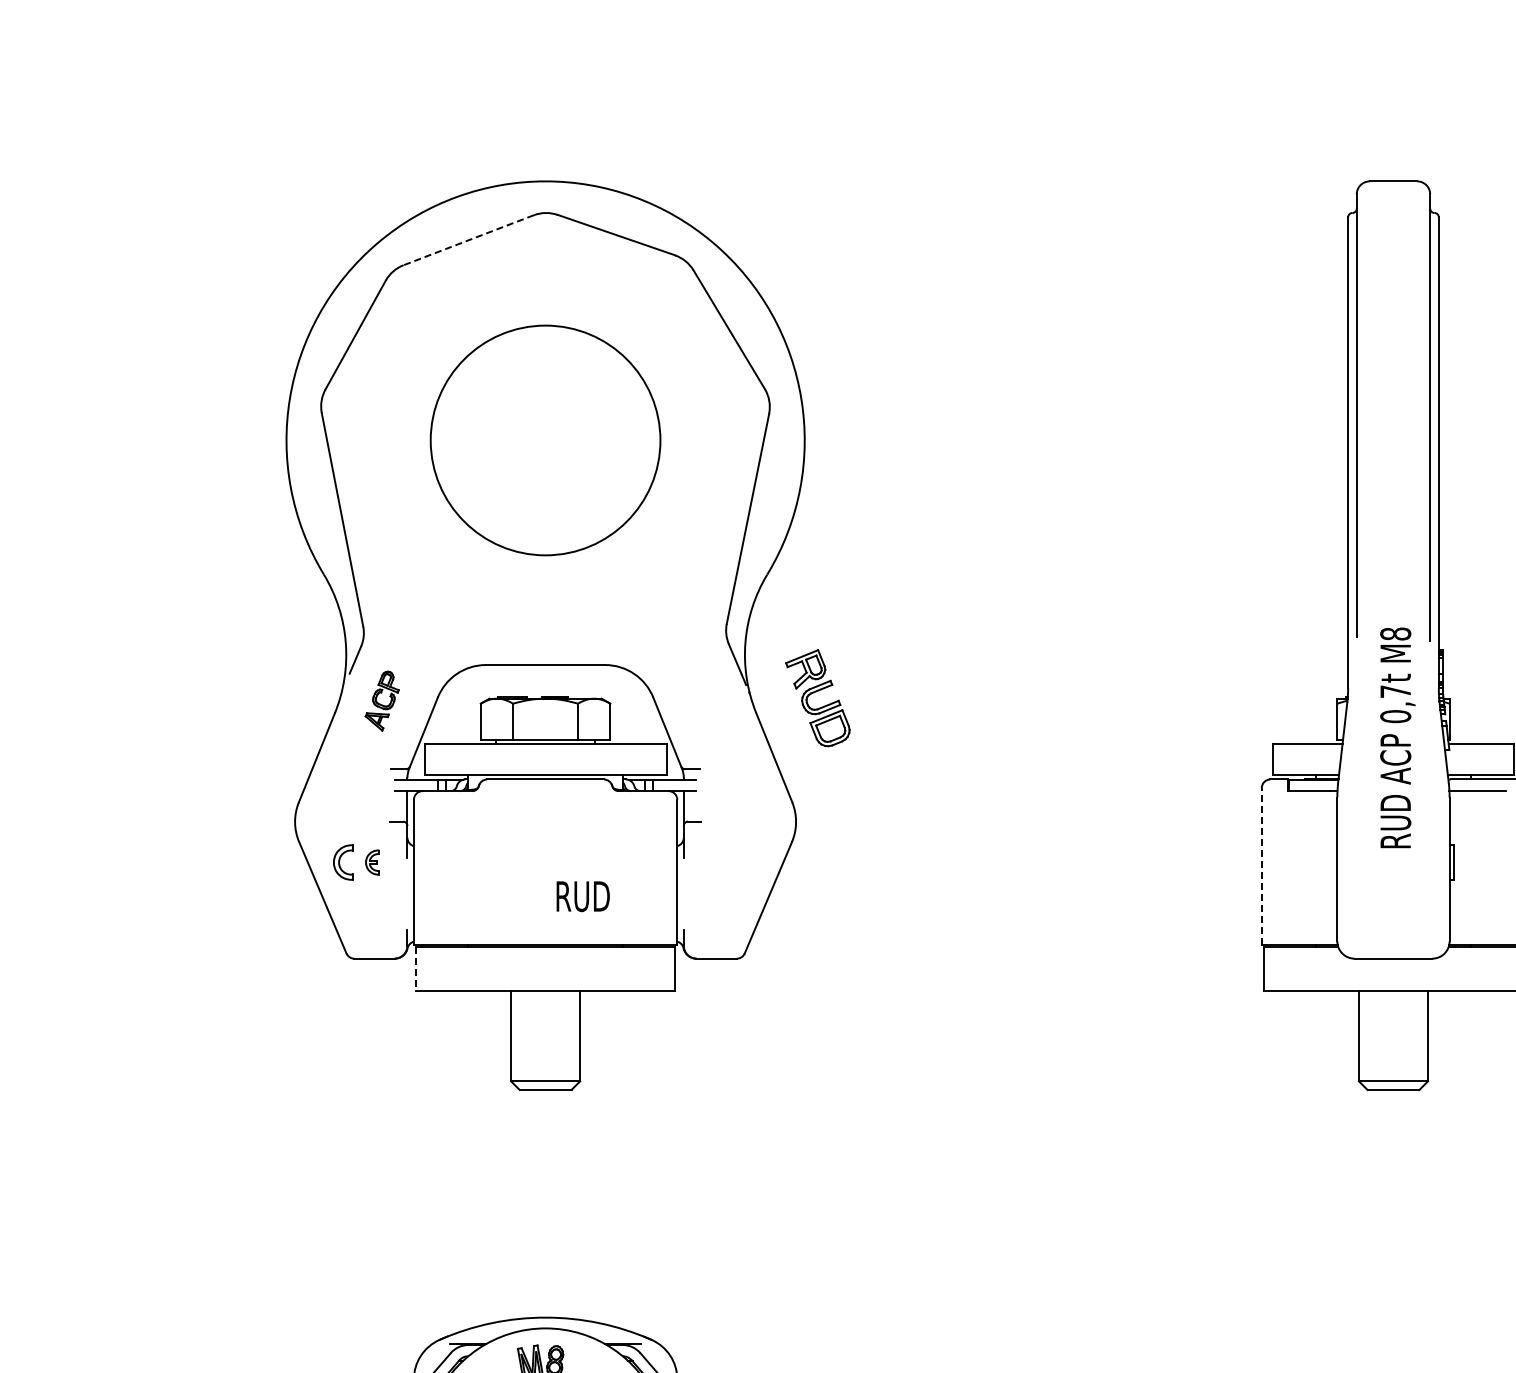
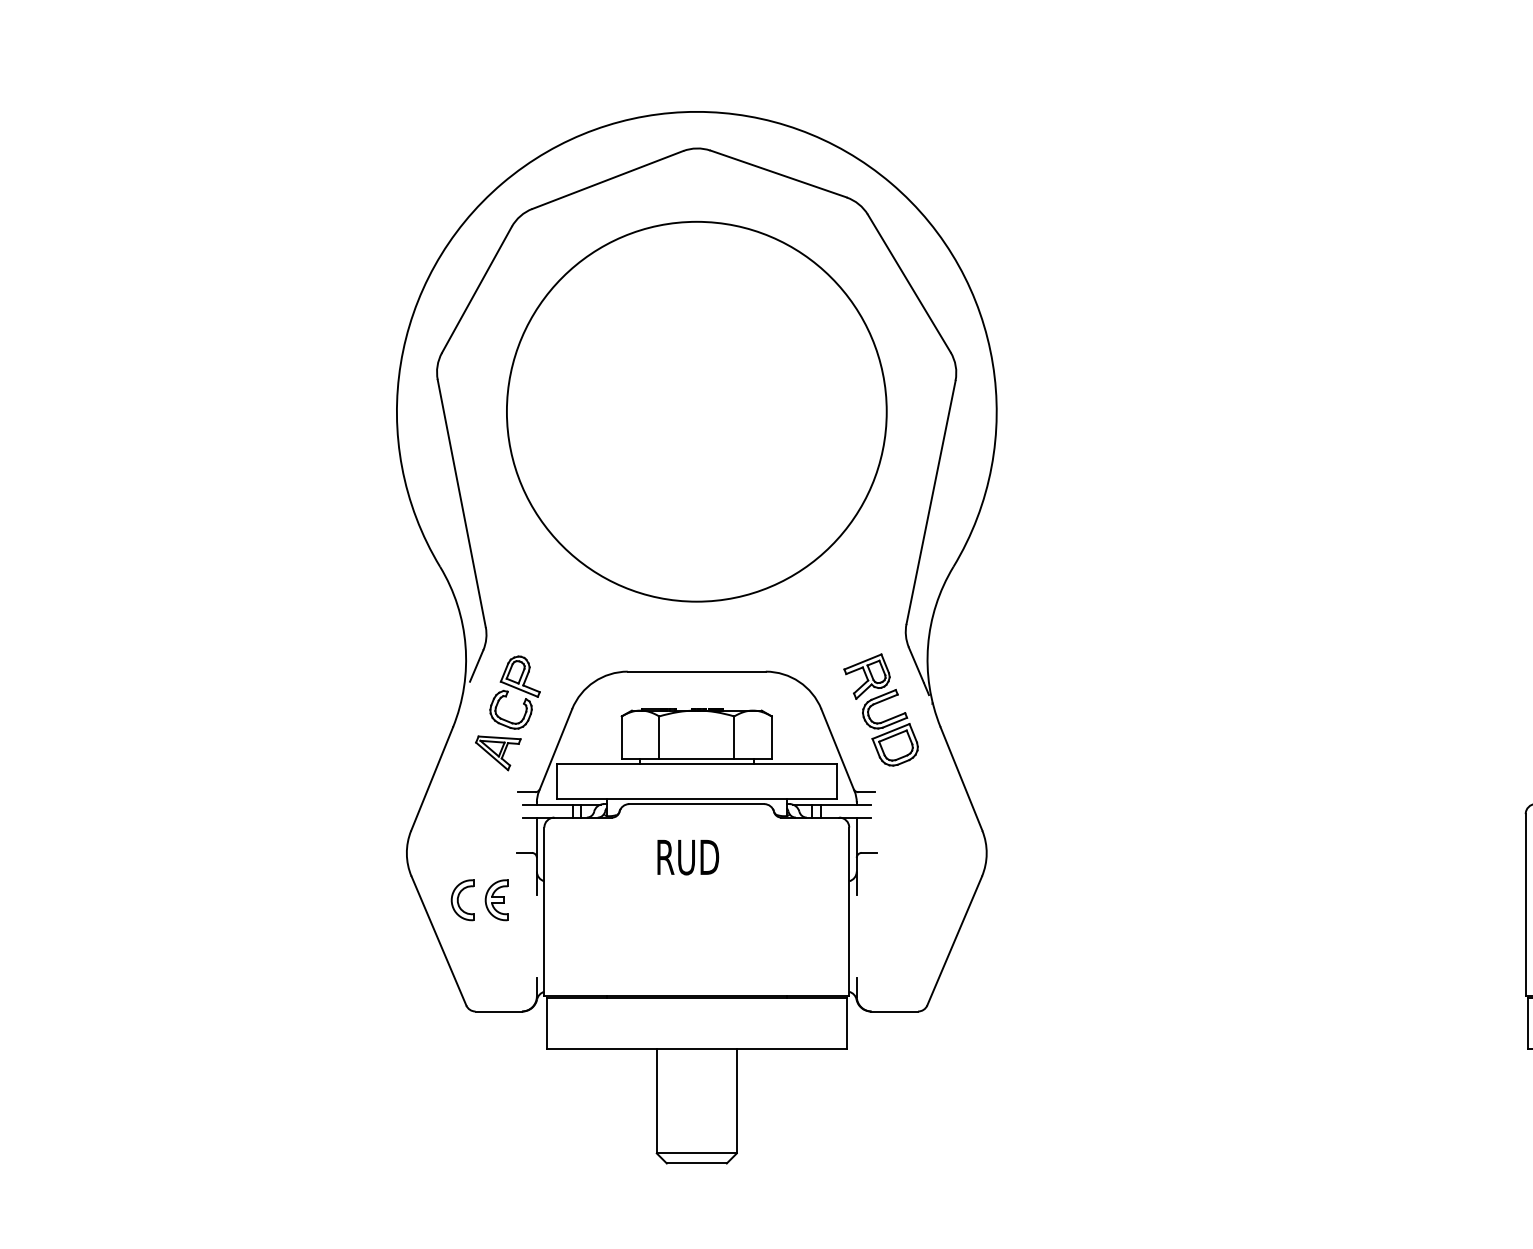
line: (468, 240) -> (607, 180), dashed -> solid
circle: (545, 440) -> (696, 411), size x1.43
part: (816, 692) -> (879, 703), moved
part: (381, 701) -> (506, 713), size x1.67
part: (372, 862) -> (496, 900), size x1.43
line: (1261, 866) -> (1525, 904), dashed -> solid
text: (582, 896) -> (687, 857), moved
line: (416, 969) -> (547, 1024), dashed -> solid

